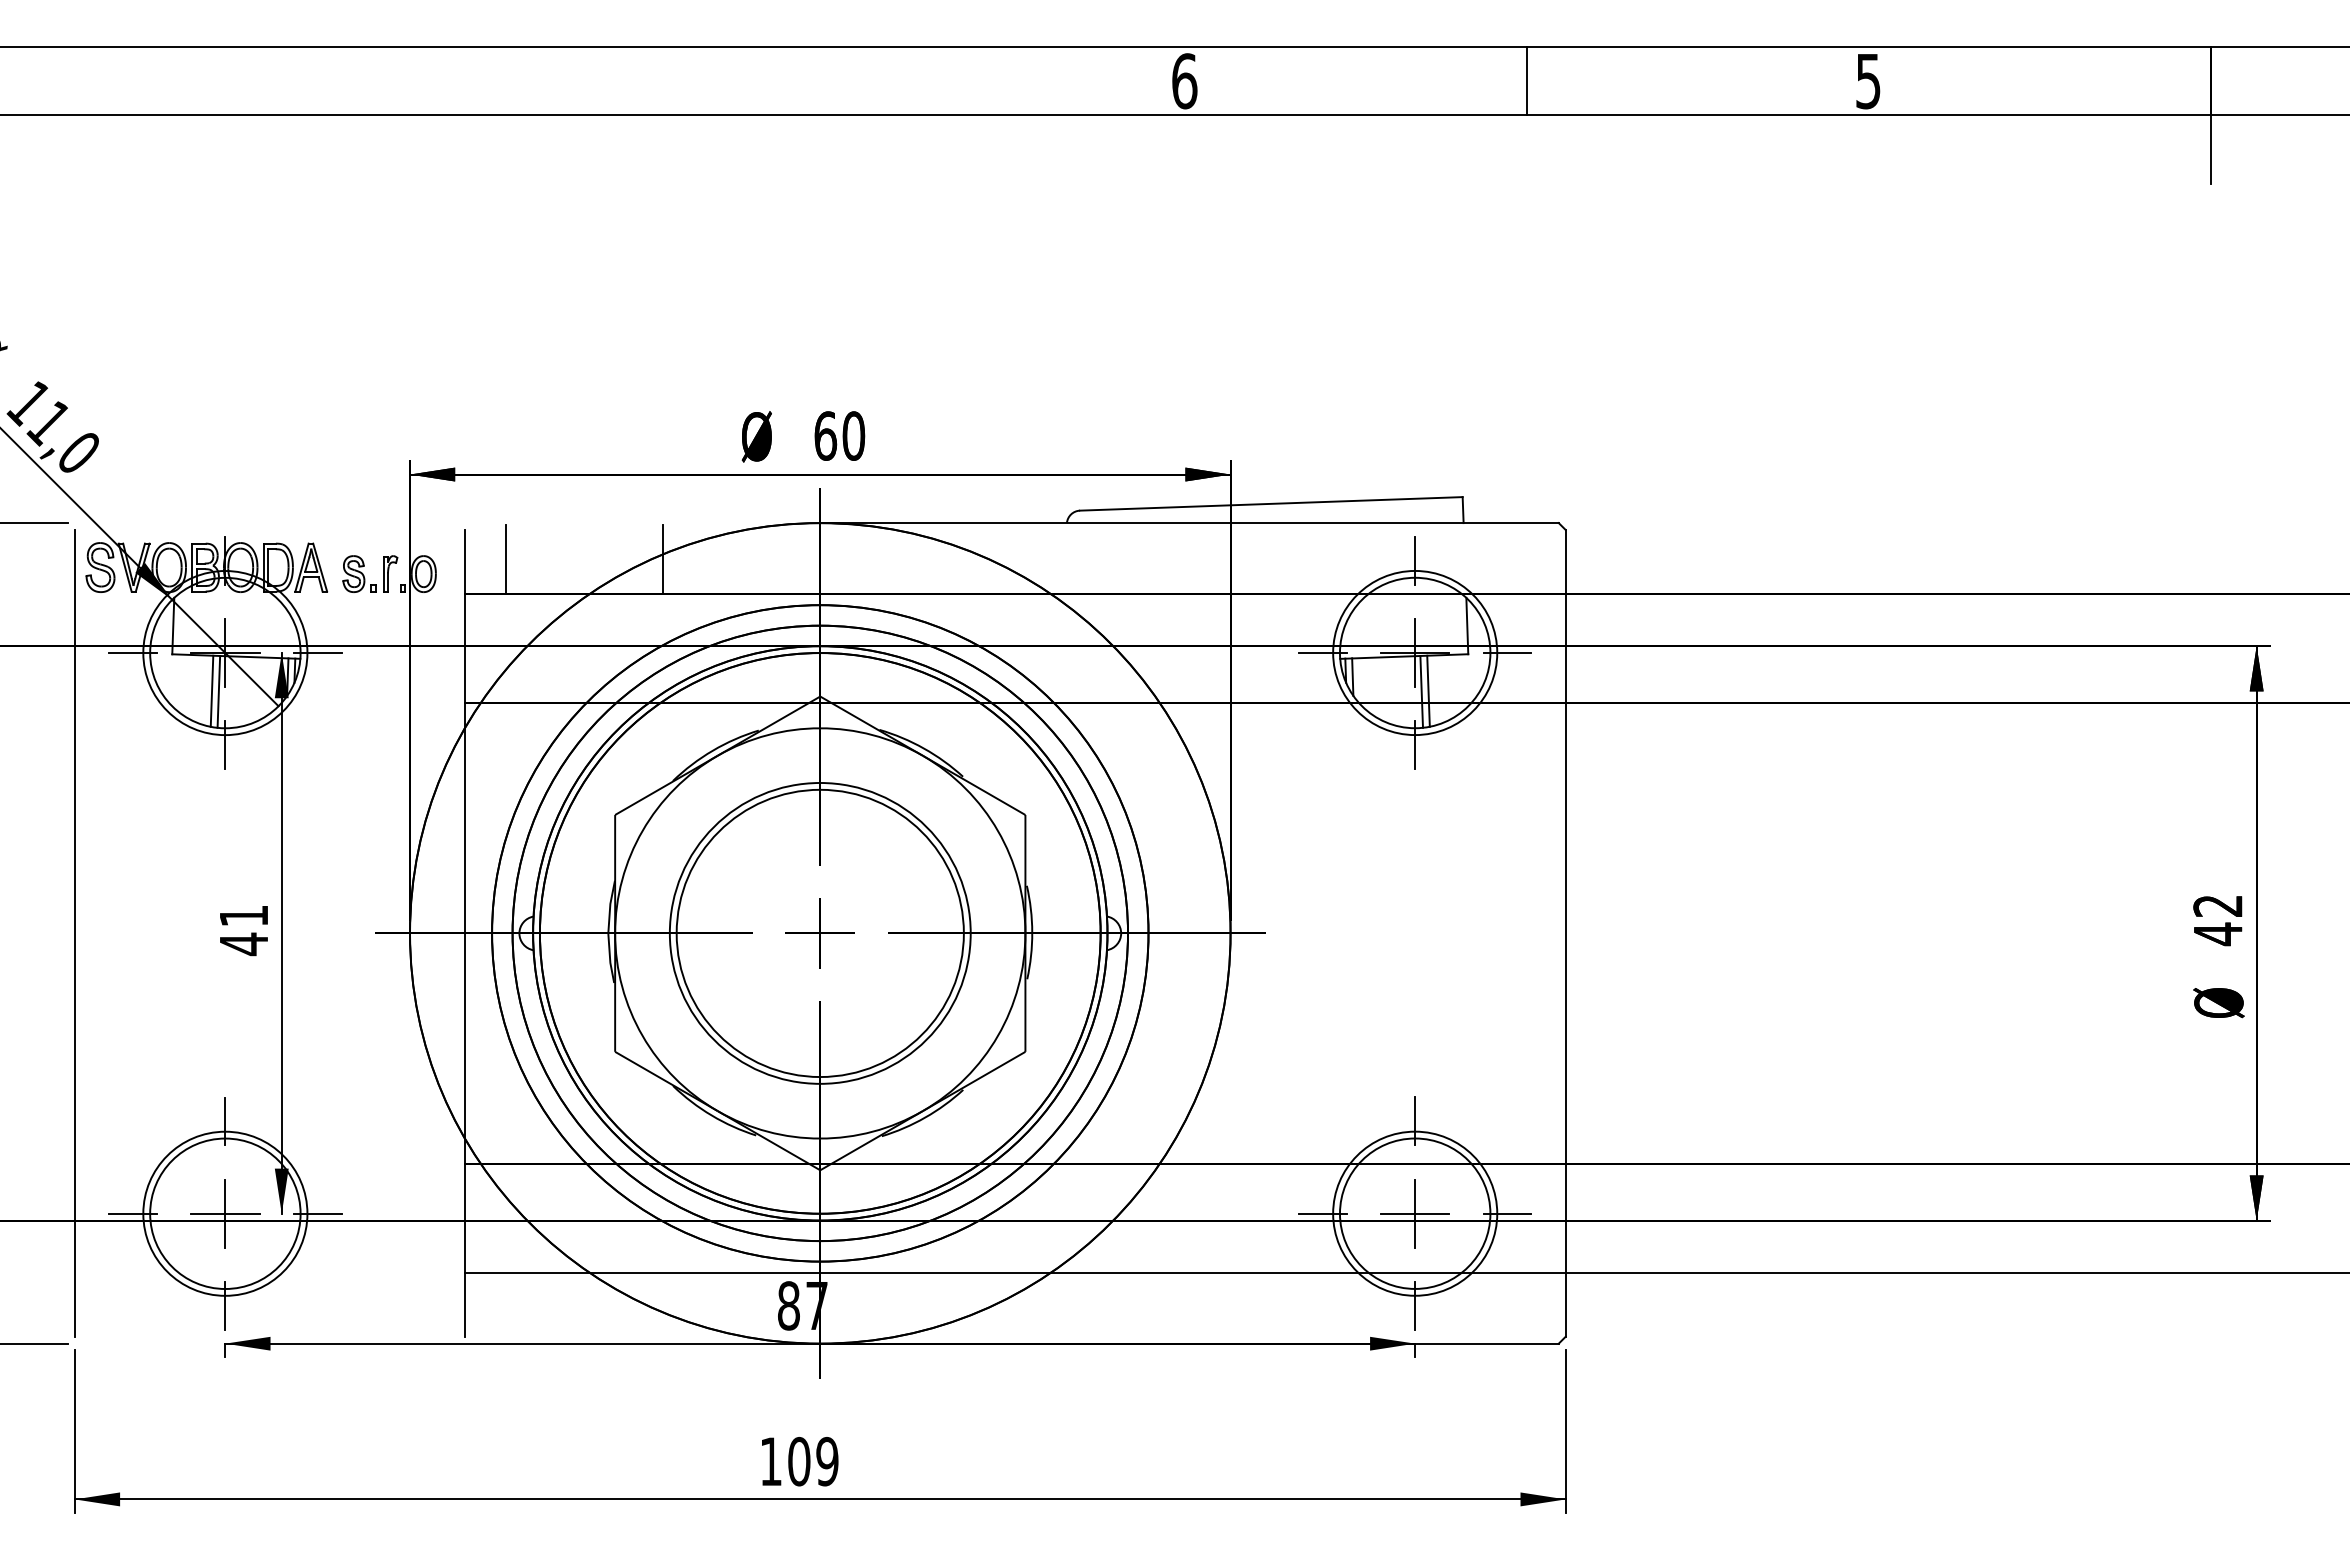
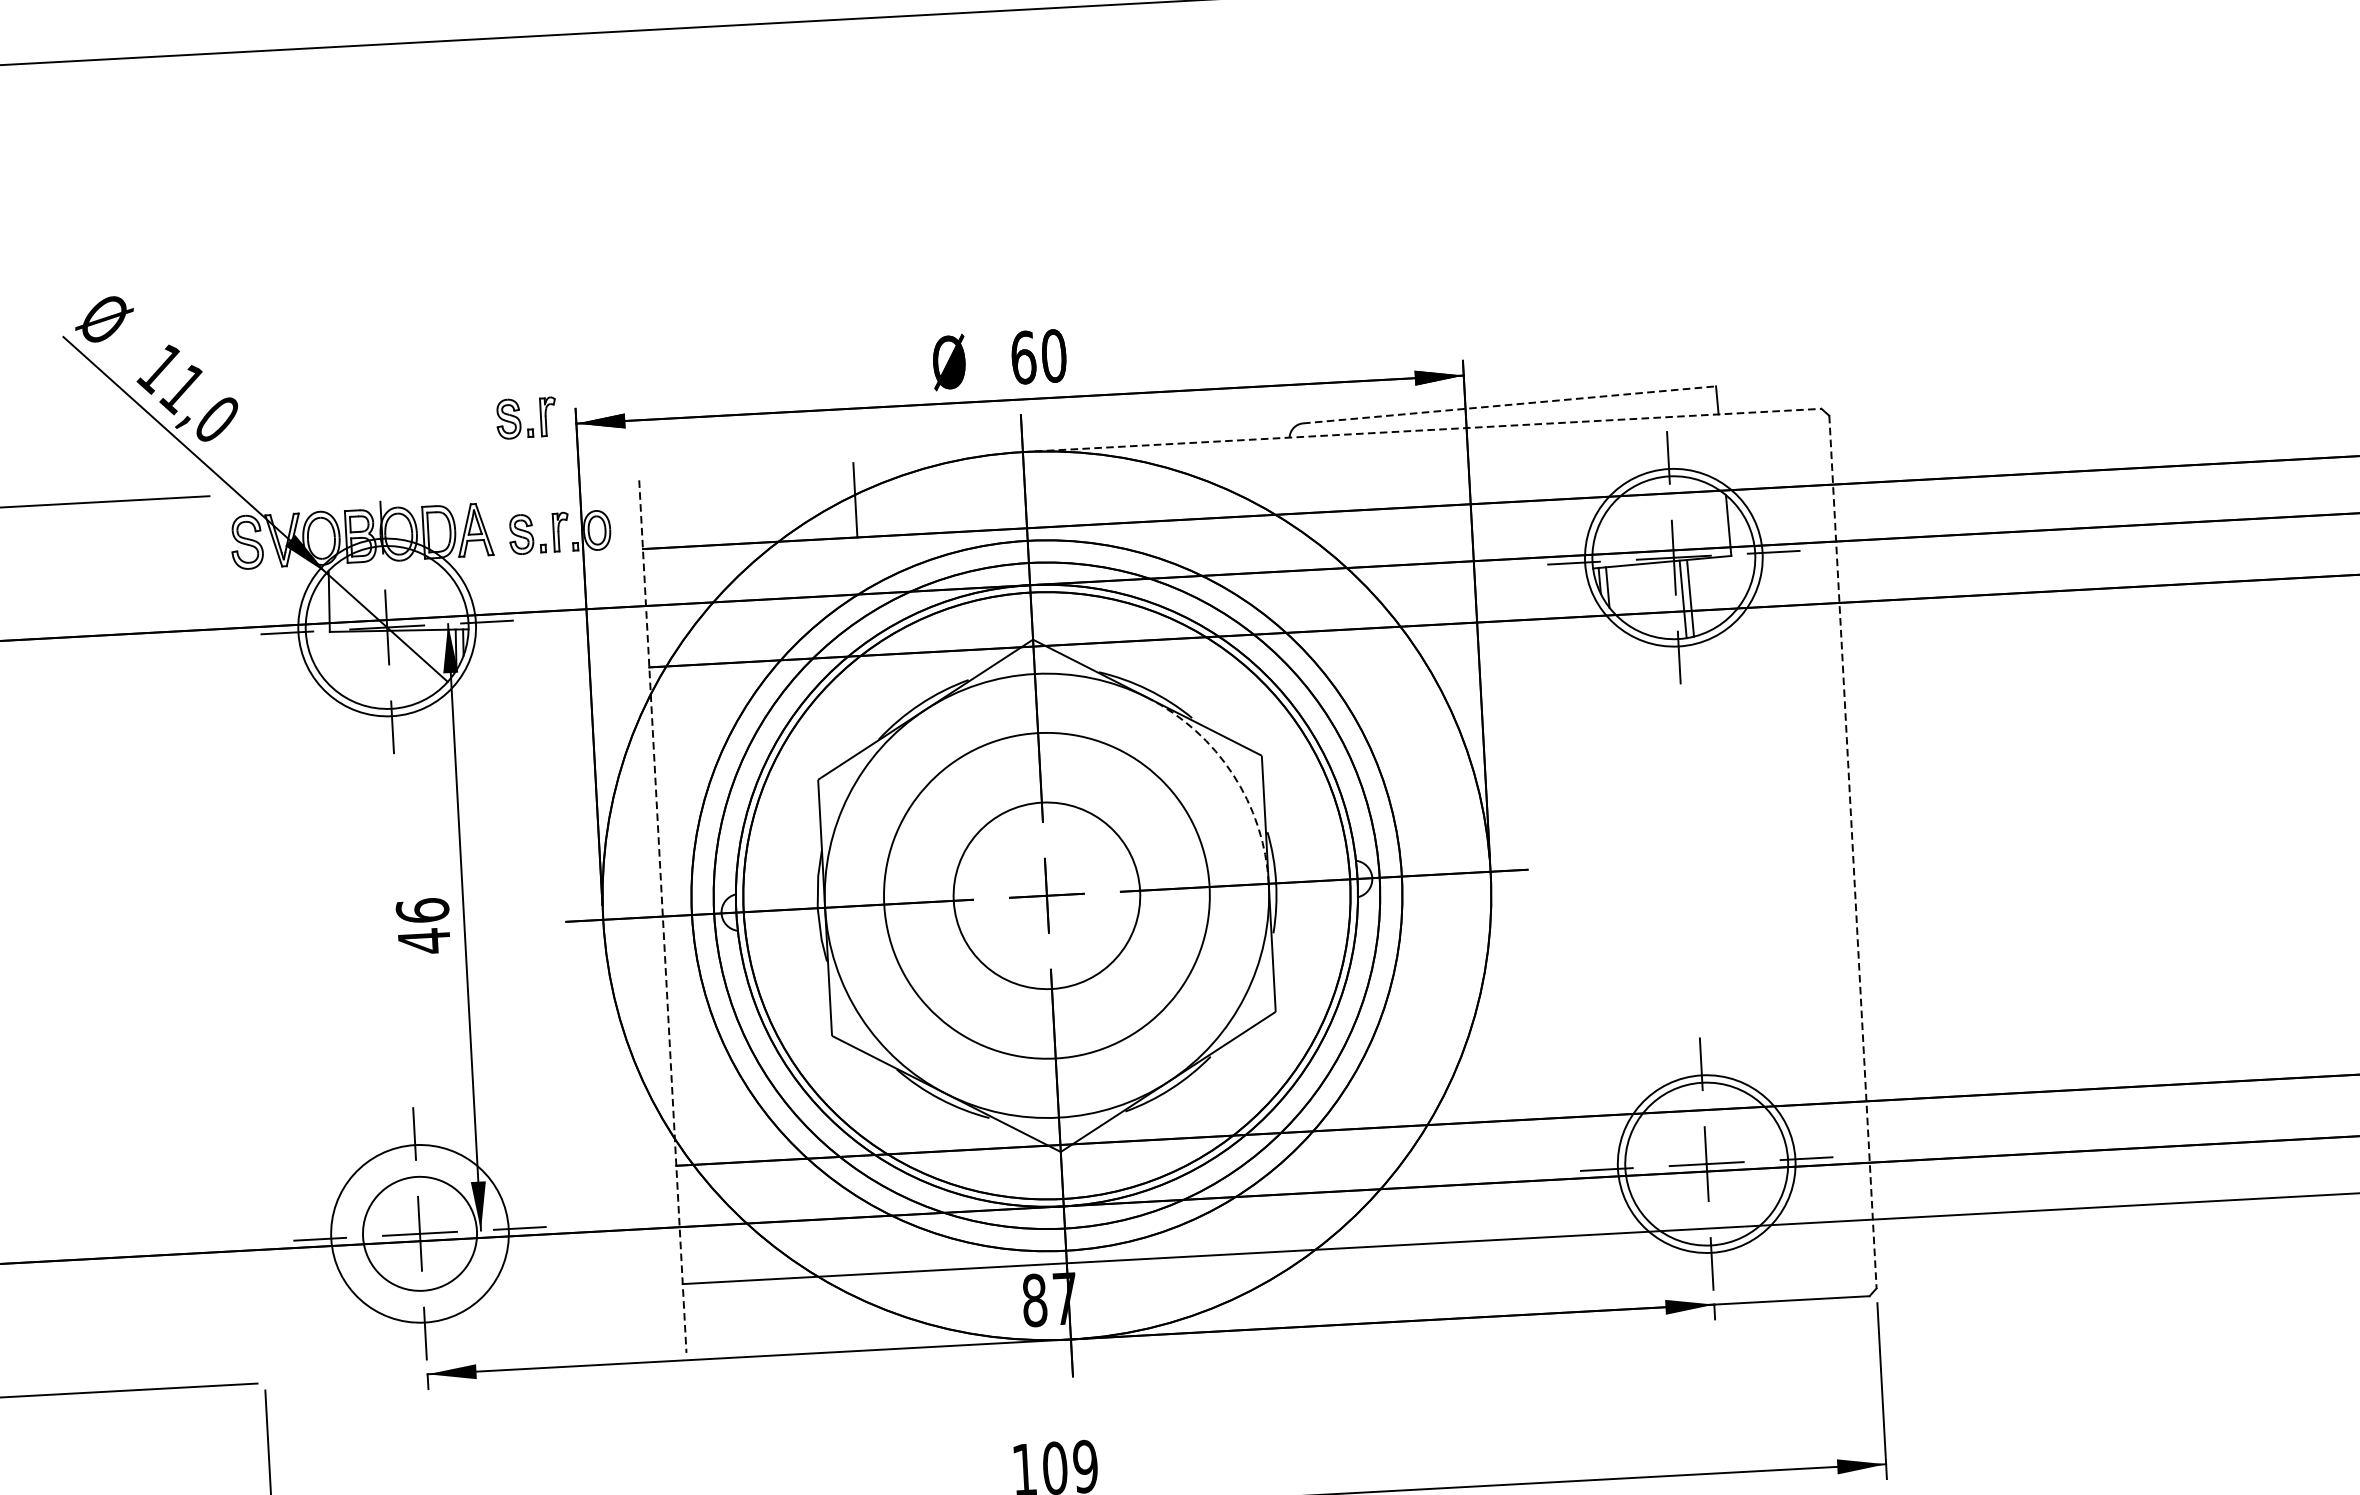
part: (358, 468) -> (520, 420), added
line: (1271, 503) -> (1509, 404), solid -> dashed
line: (1190, 523) -> (1423, 430), solid -> dashed
line: (506, 558) -> (685, 508), removed
line: (211, 690) -> (374, 668), removed
line: (218, 691) -> (381, 669), removed
arc: (997, 830) -> (1232, 774), solid -> dashed
text: (243, 915) -> (422, 910), 41 -> 46
line: (74, 932) -> (240, 938), removed
line: (465, 933) -> (663, 916), solid -> dashed
circle: (819, 933) -> (1046, 895), size x0.6
line: (1565, 933) -> (1852, 852), solid -> dashed
circle: (225, 1213) -> (420, 1233), size x0.7

